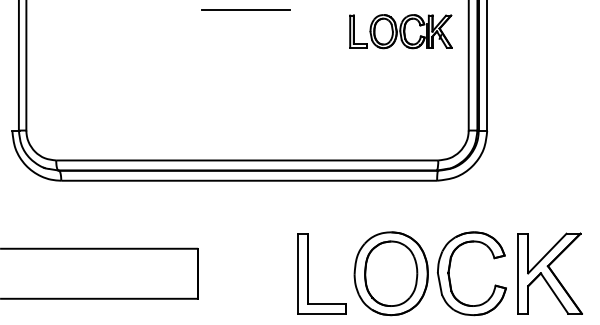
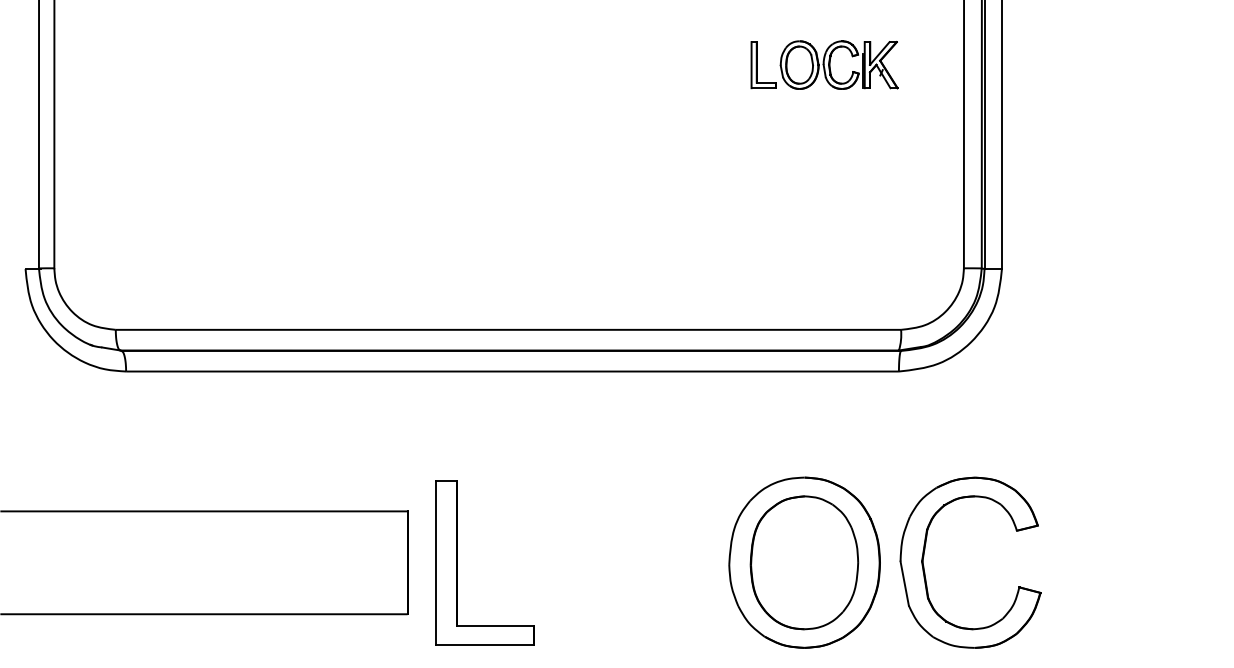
line: (246, 9) -> (506, 19), removed
part: (400, 31) -> (823, 64), size x0.7
part: (308, 273) -> (457, 562), moved
part: (549, 273) -> (1130, 562), removed

